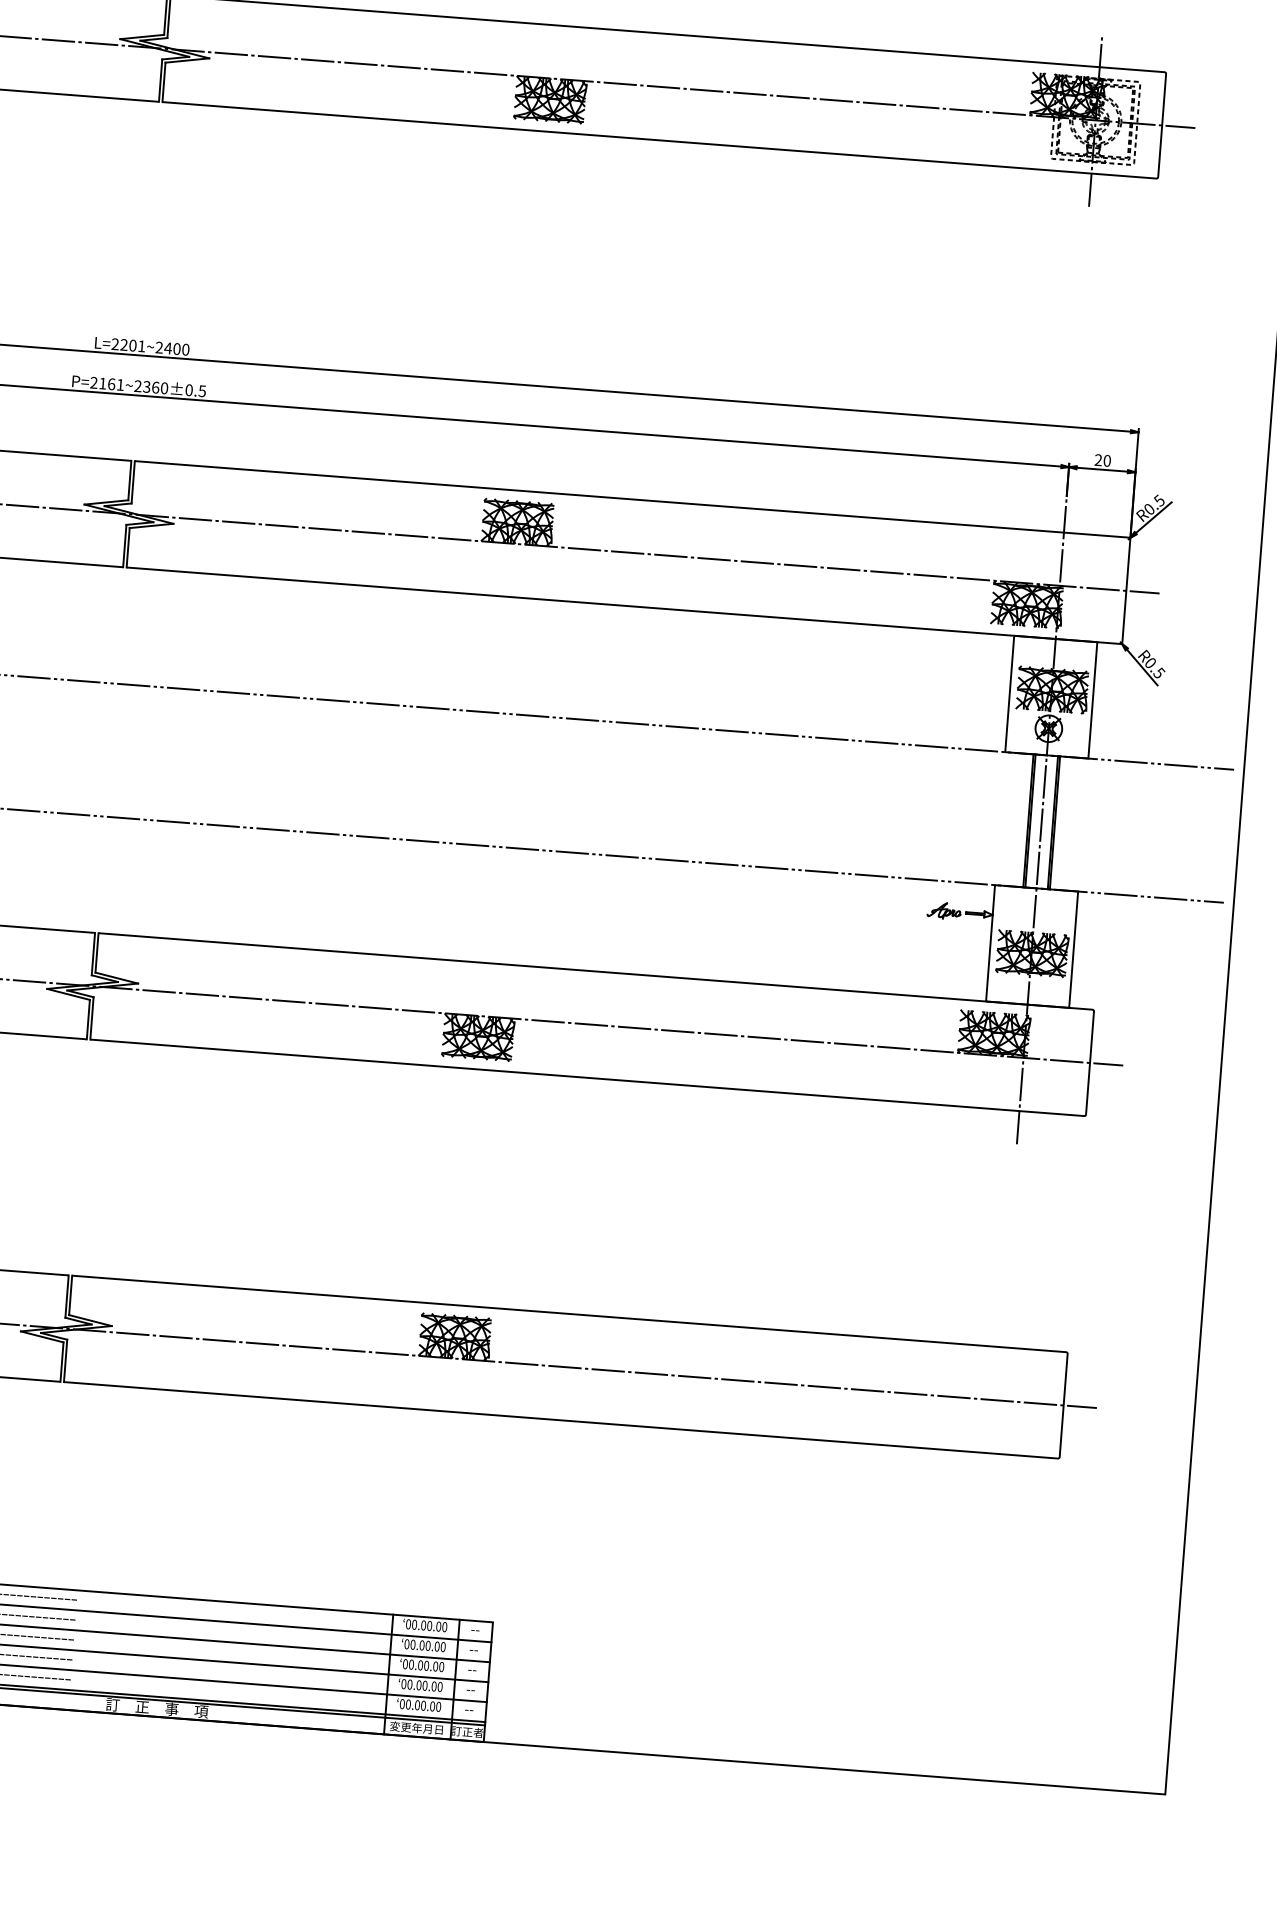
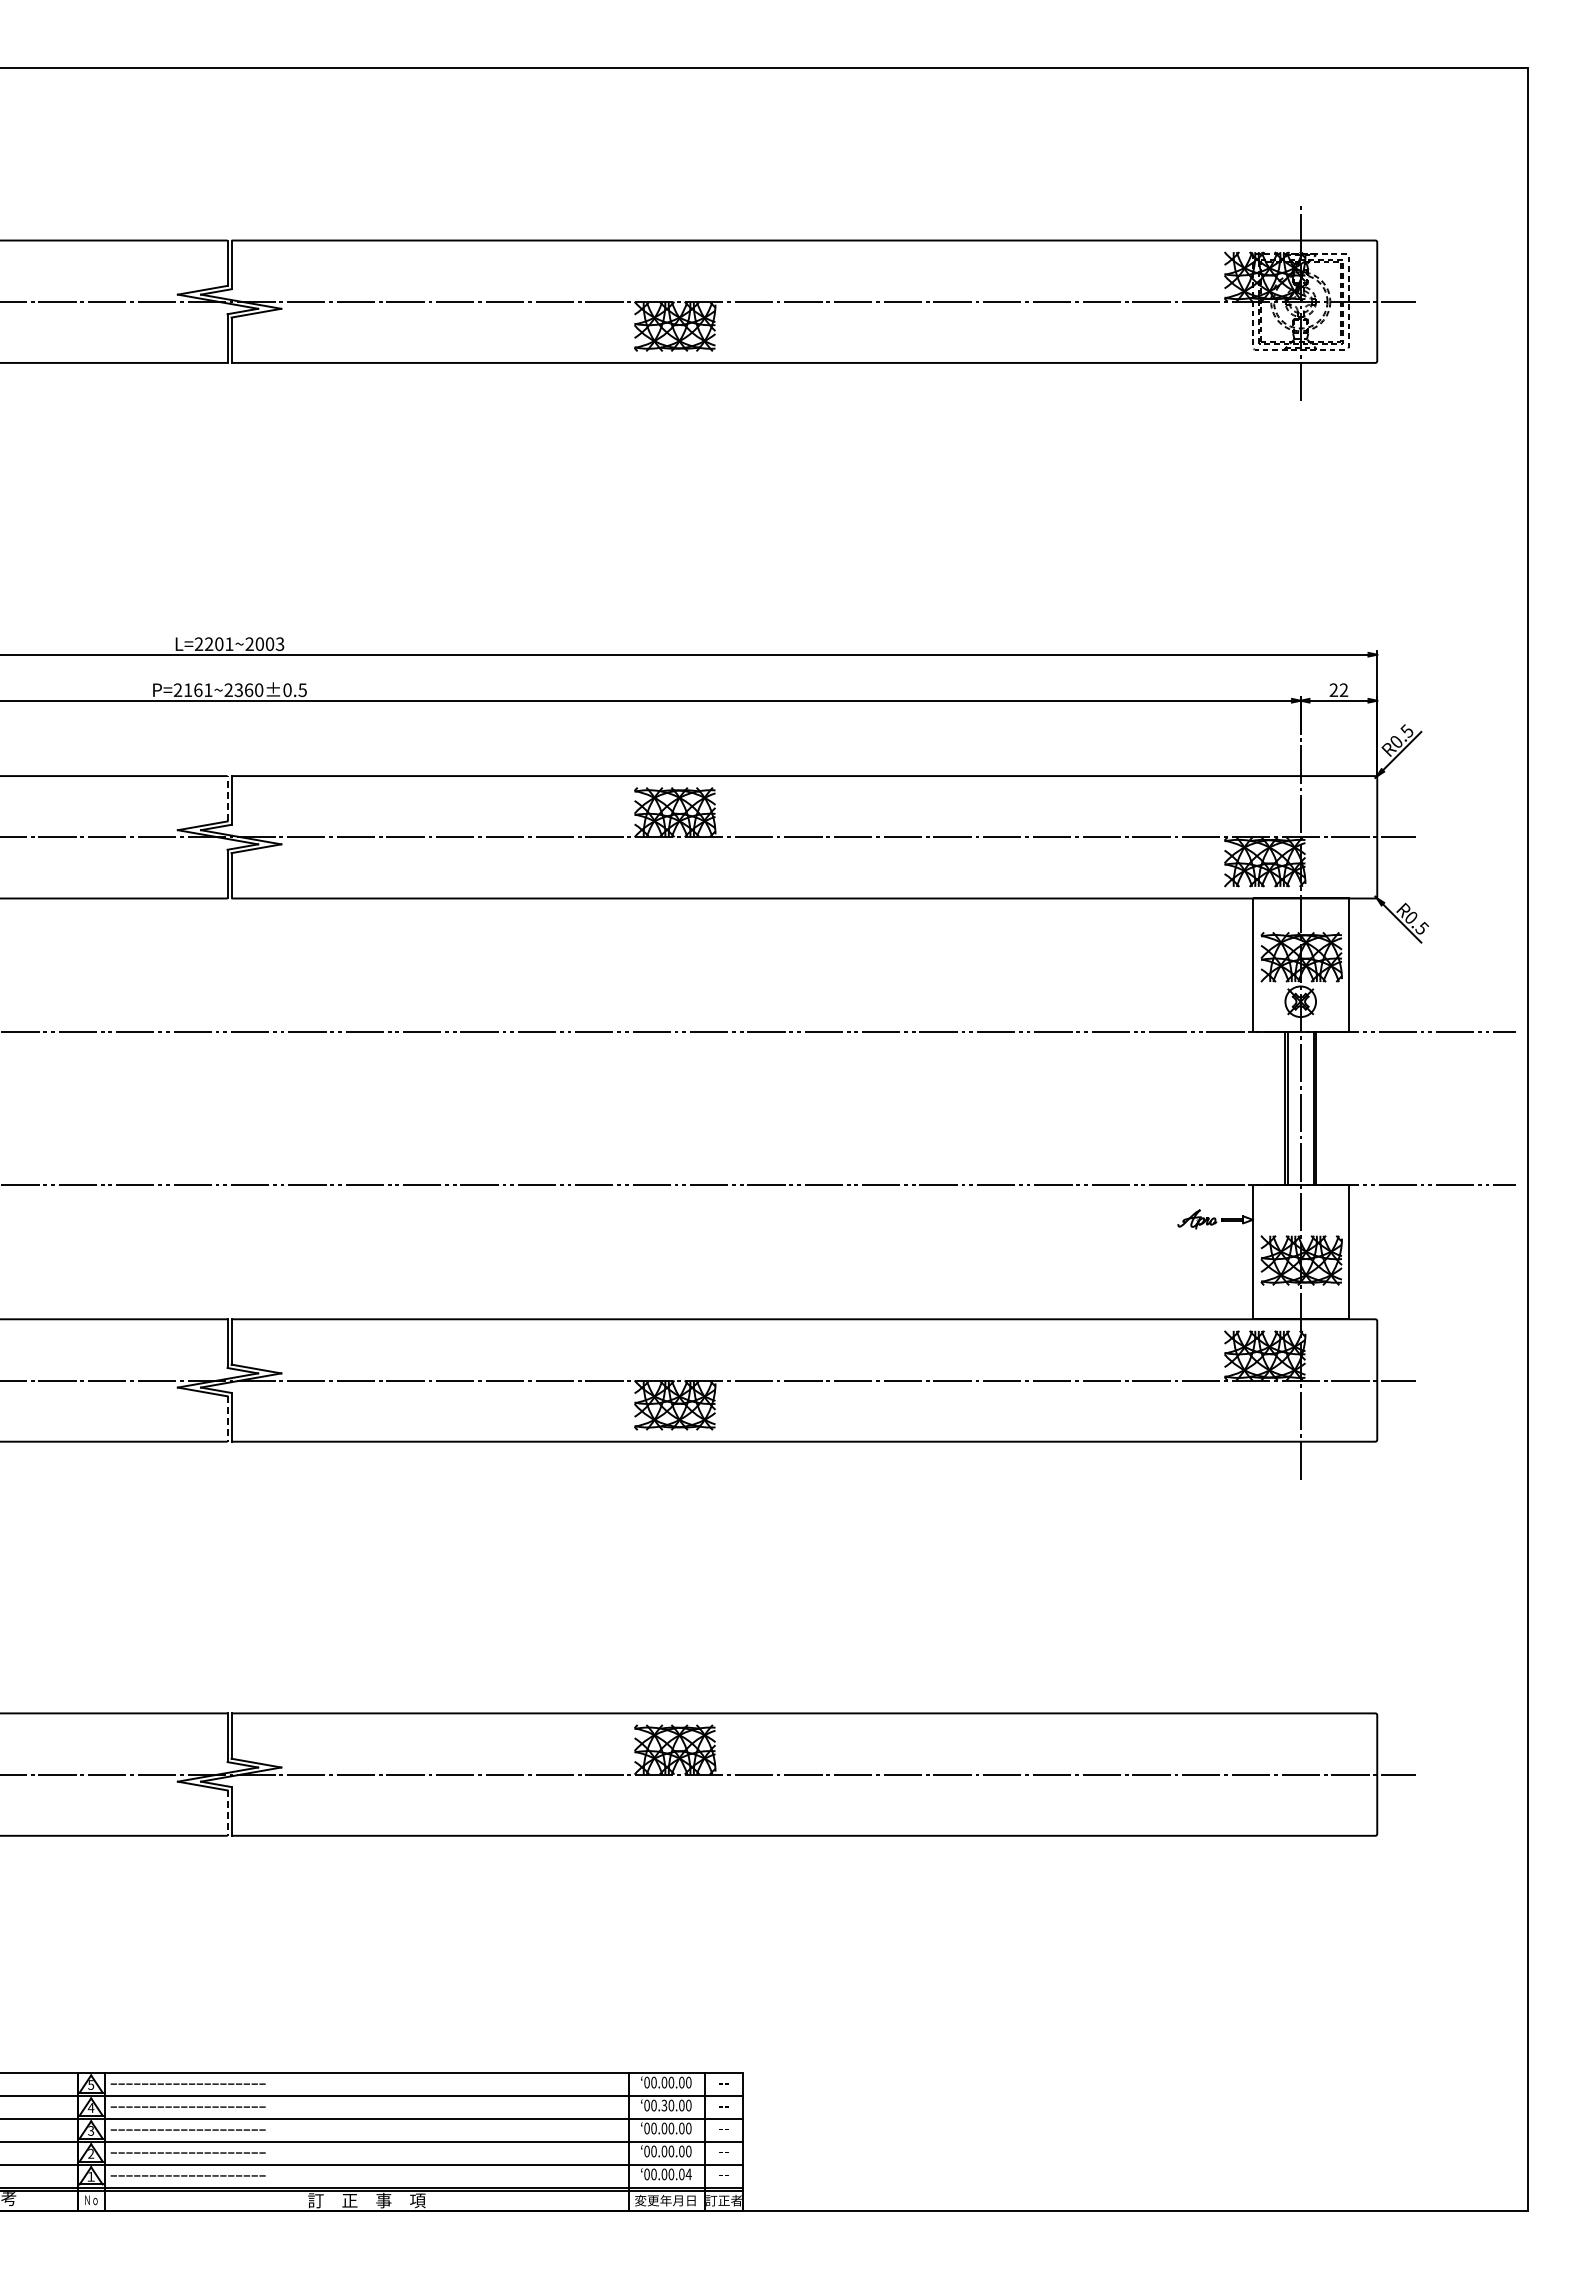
text: (176, 348) -> (269, 643), L=2201~2400 -> L=2201~2003
text: (1106, 461) -> (1343, 690), 20 -> 22
line: (129, 480) -> (227, 798), solid -> dashed
line: (88, 1020) -> (227, 1419), solid -> dashed
line: (61, 1362) -> (227, 1813), solid -> dashed
text: (422, 1645) -> (664, 2105), 00.00.00 -> 00.30.00
text: (438, 1706) -> (688, 2174), 00.00.00 -> 00.00.04

